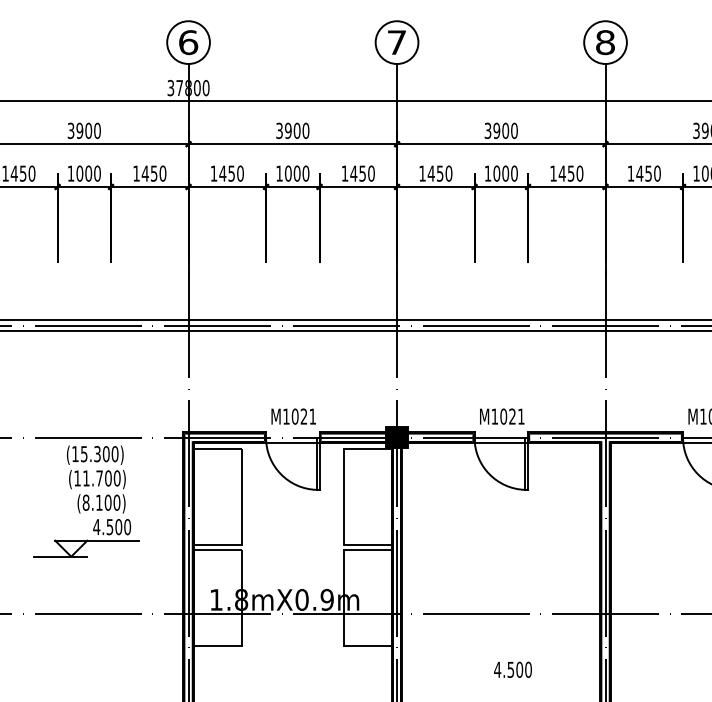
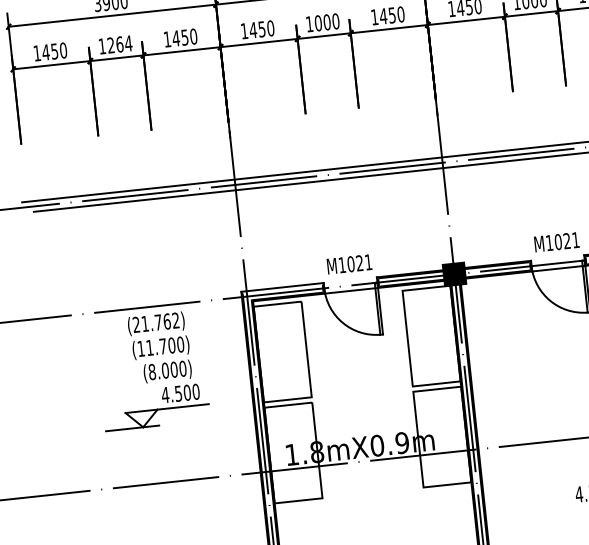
text: (88, 173) -> (119, 44), 1000 -> 1264
fill: (224, 433) -> (282, 288), removed
text: (95, 454) -> (156, 323), (15.300) -> (21.762)
text: (99, 502) -> (165, 370), (8.100) -> (8.000)

